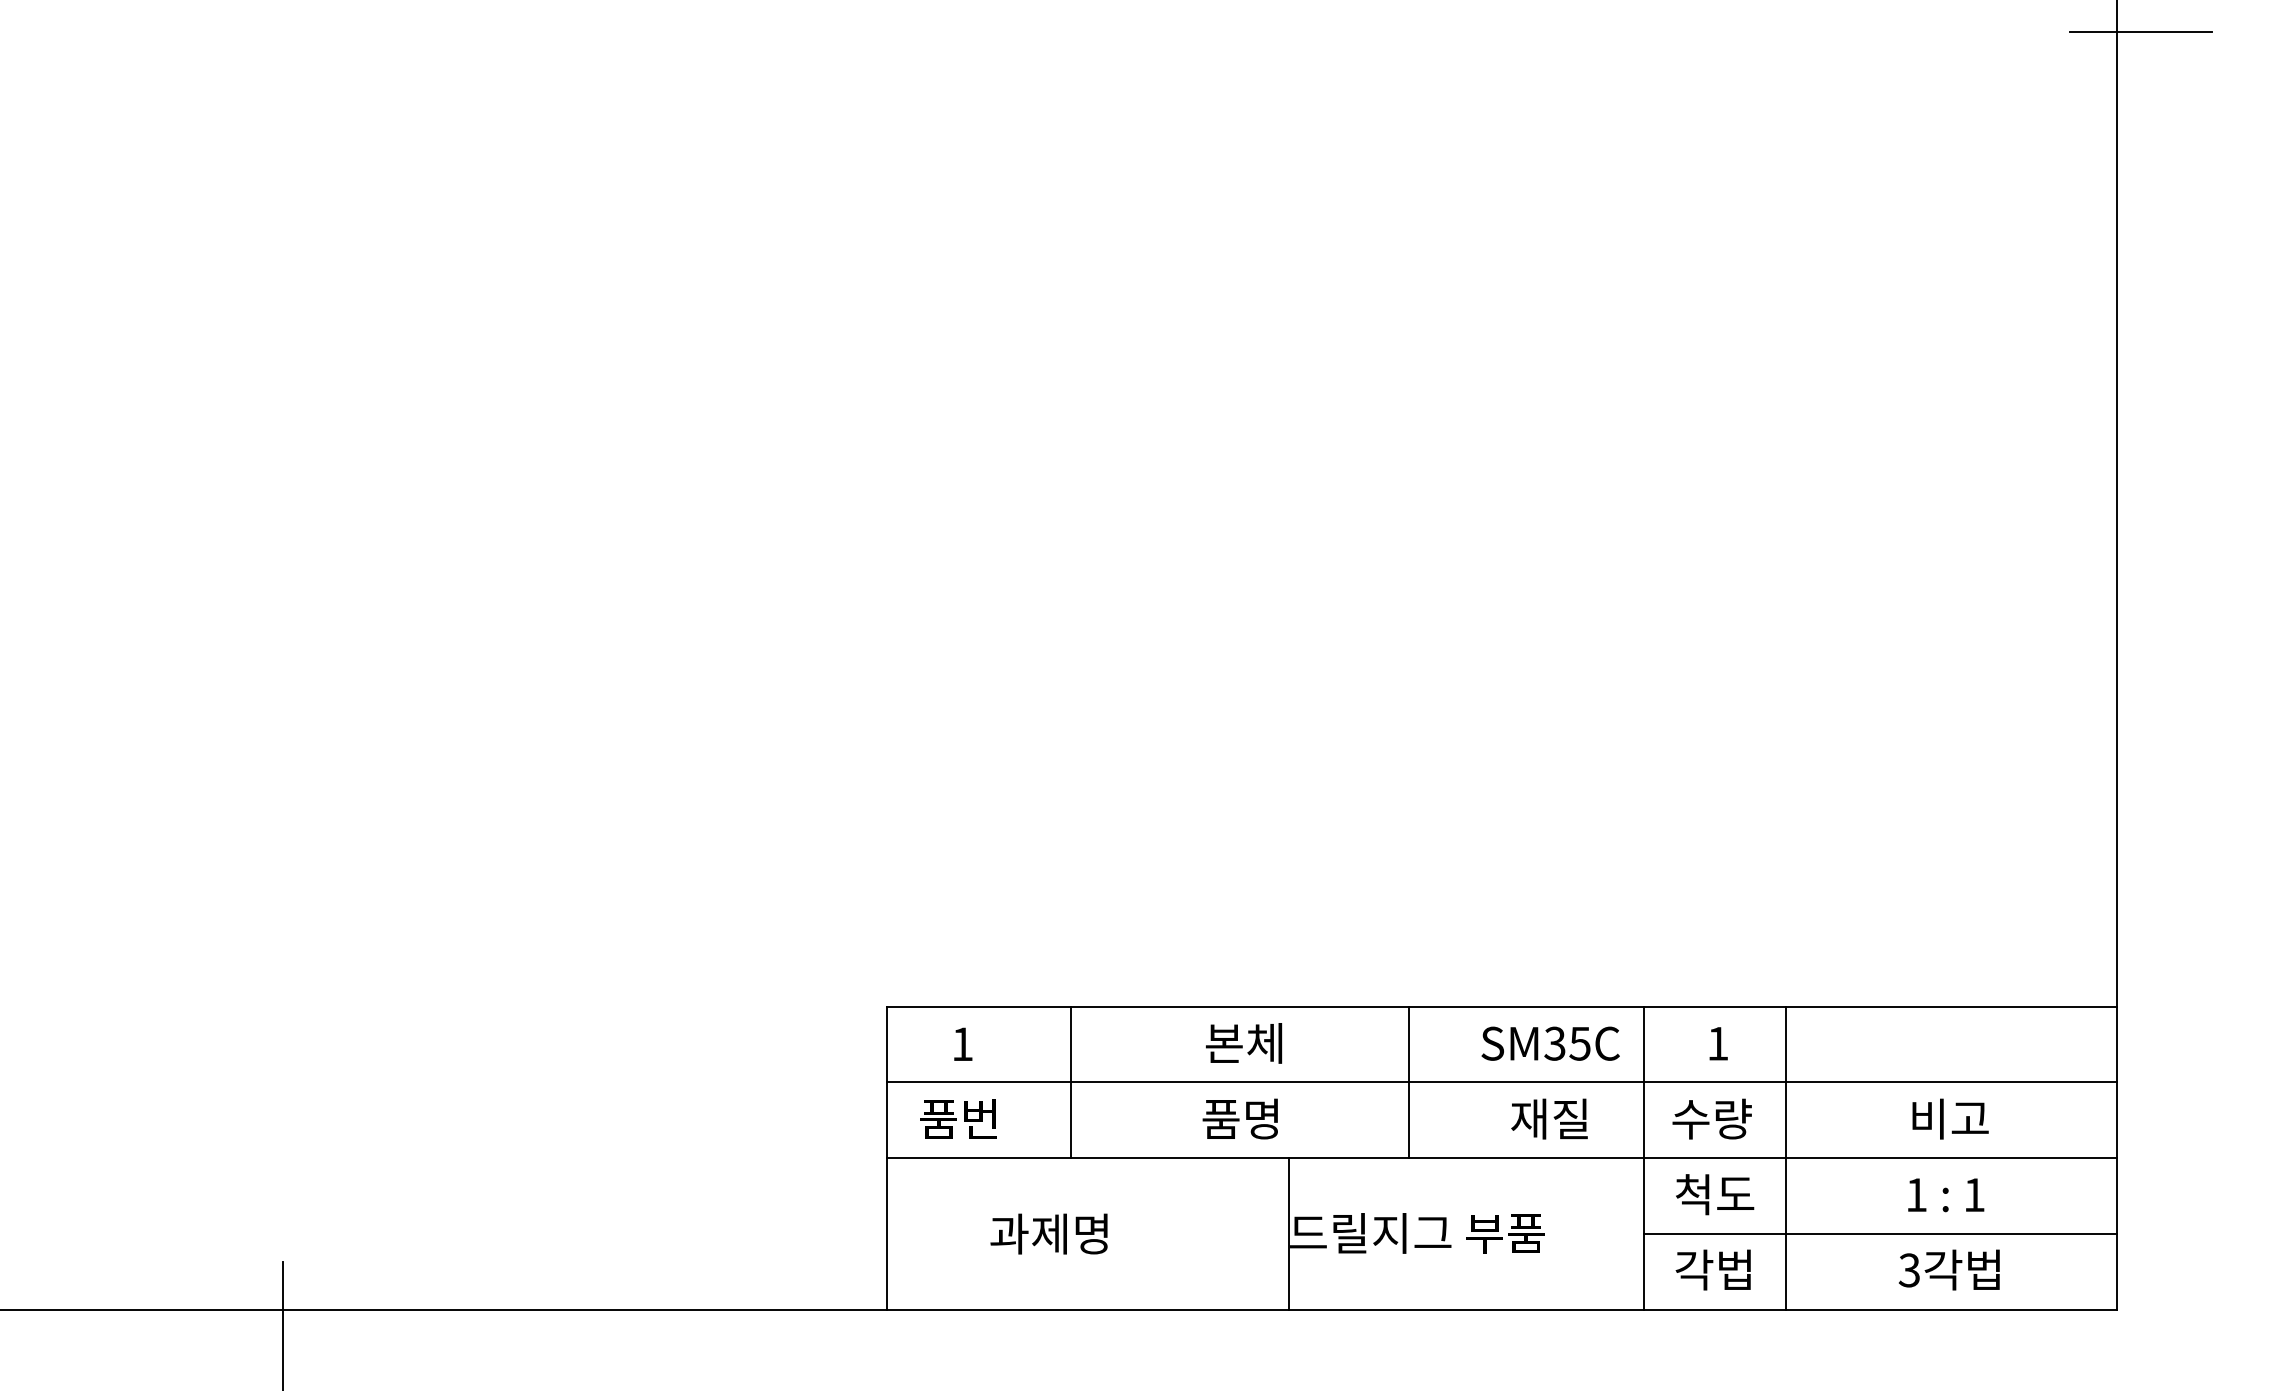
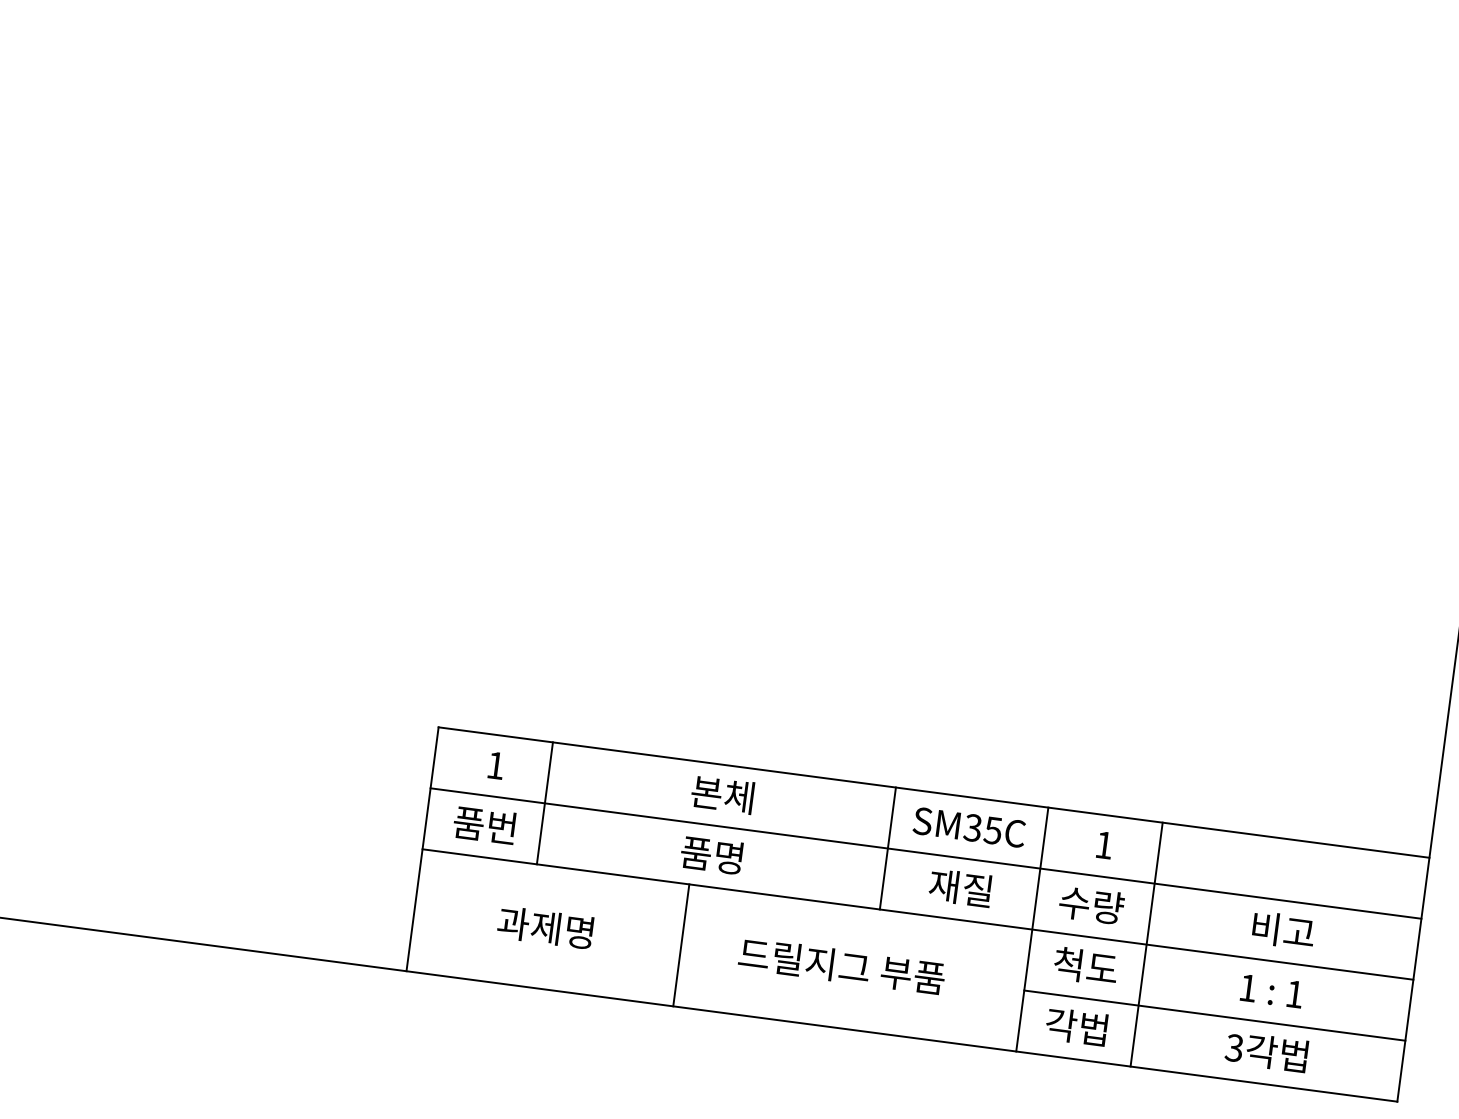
line: (1070, 1082) -> (544, 803), moved
line: (1409, 1082) -> (887, 848), moved
line: (1288, 1233) -> (681, 945), moved

